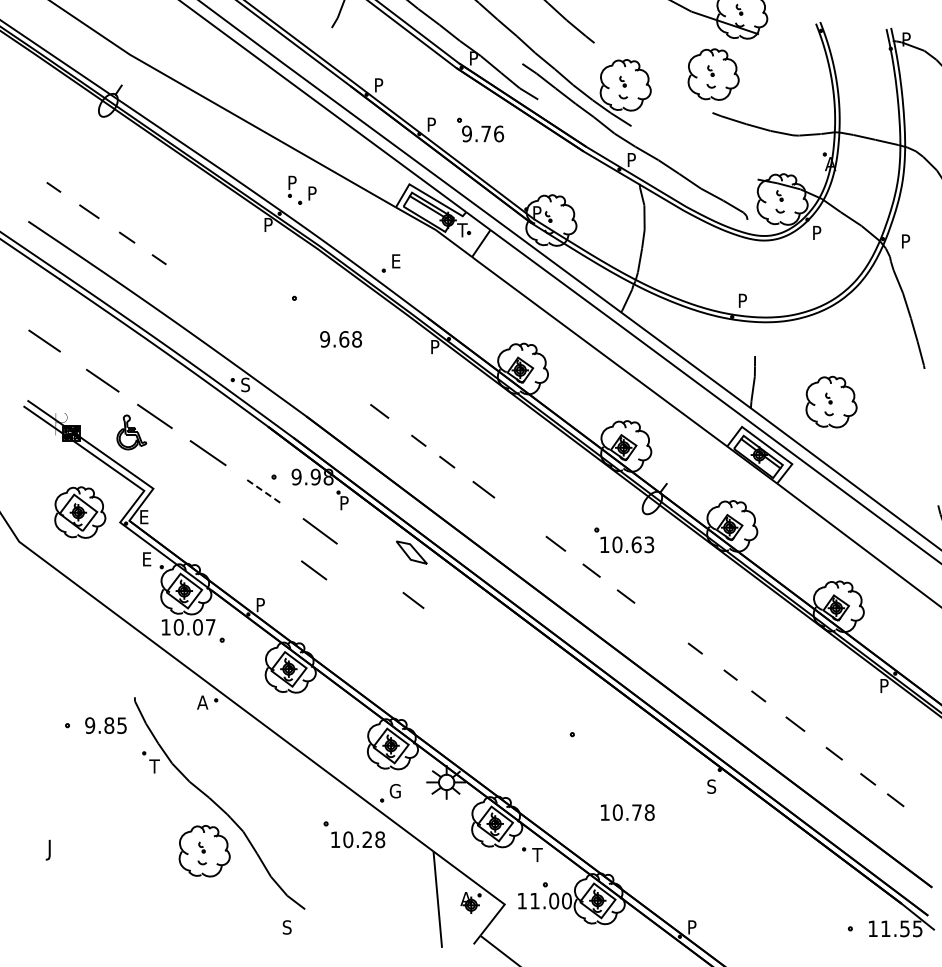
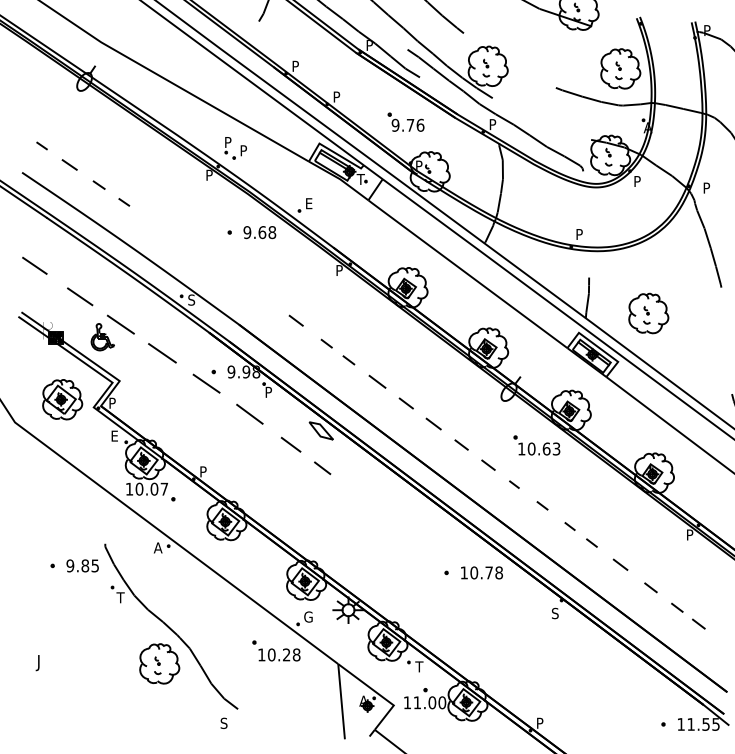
part: (713, 74) -> (620, 68), moved
part: (480, 129) -> (406, 121), moved
text: (340, 339) -> (259, 232), moved
line: (265, 492) -> (207, 384), dashed -> solid
text: (145, 517) -> (113, 403), E -> P
line: (520, 517) -> (406, 403), added
part: (624, 540) -> (537, 445), moved
line: (314, 570) -> (291, 444), moved
line: (659, 621) -> (514, 484), added
text: (627, 812) -> (481, 572), moved

